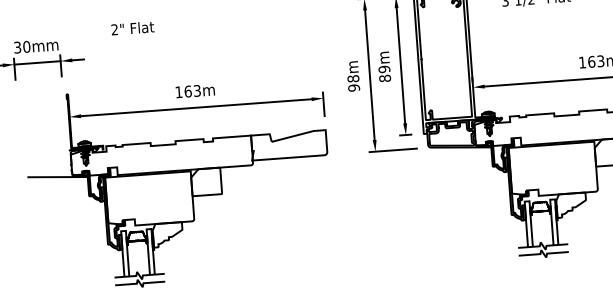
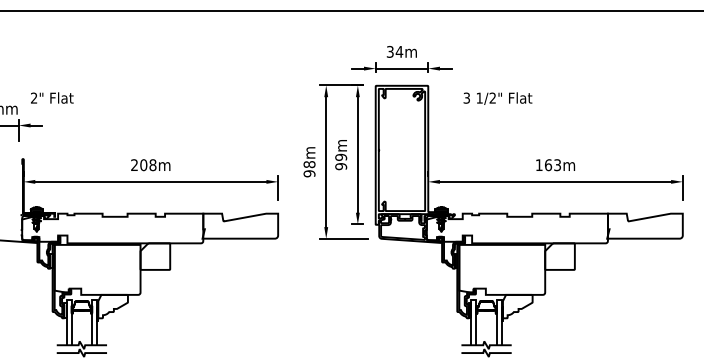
text: (133, 27) -> (52, 97), moved
text: (385, 78) -> (341, 166), 89m -> 99m
text: (187, 91) -> (143, 165), 163m -> 208m

